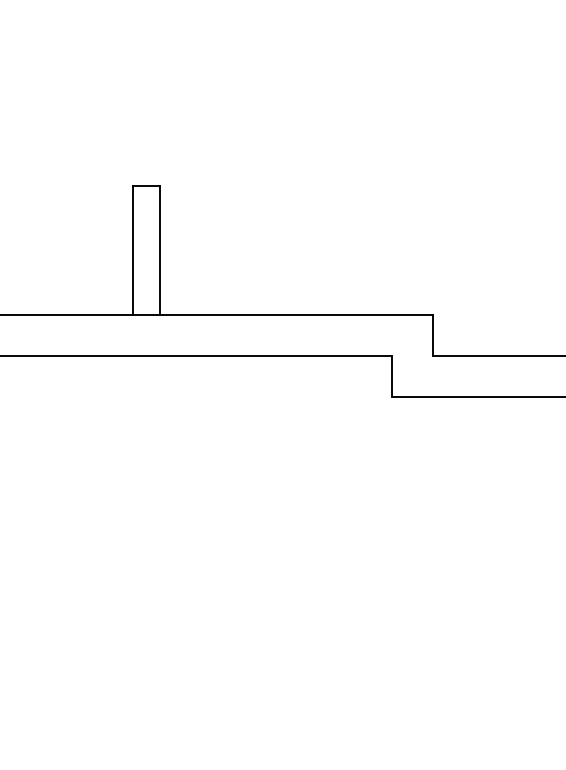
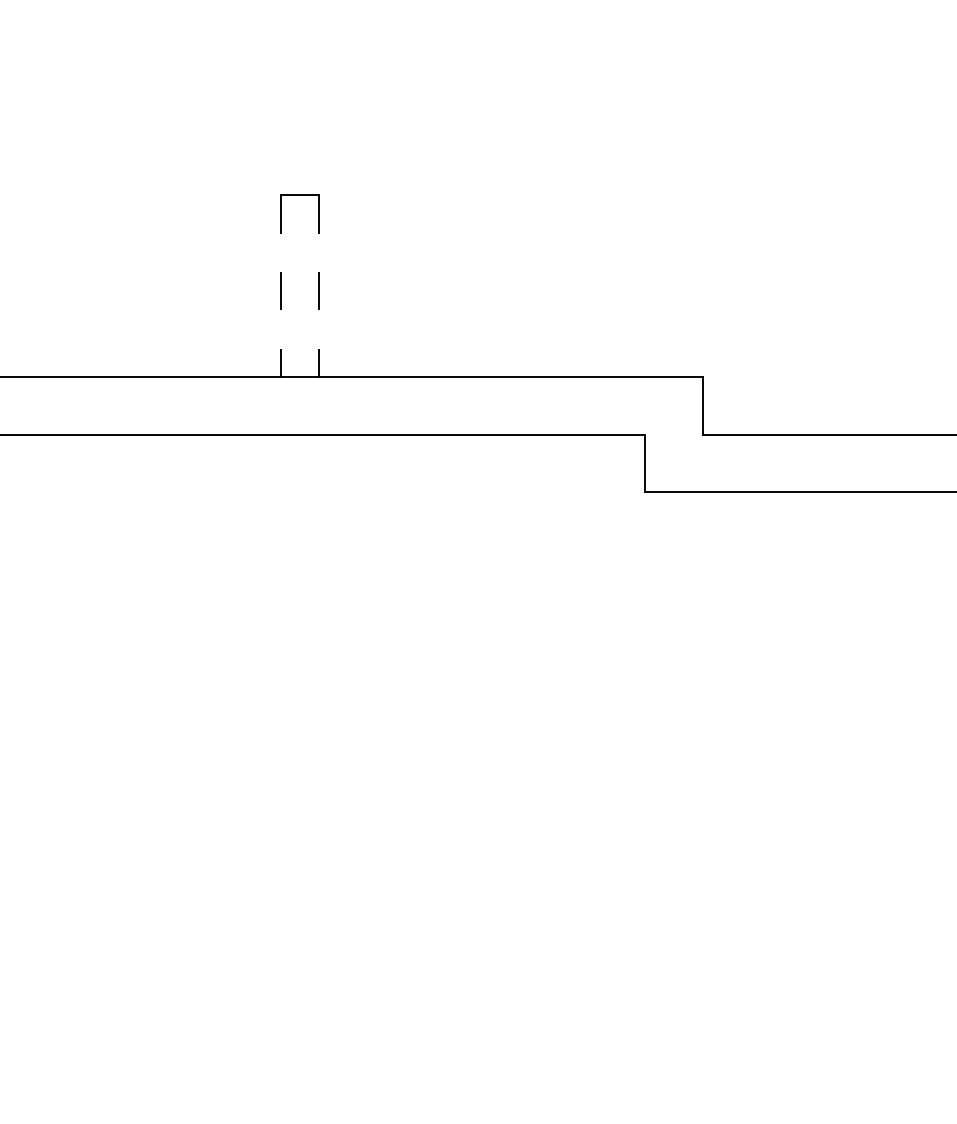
line: (132, 251) -> (280, 286), solid -> dashed
line: (160, 251) -> (319, 286), solid -> dashed

